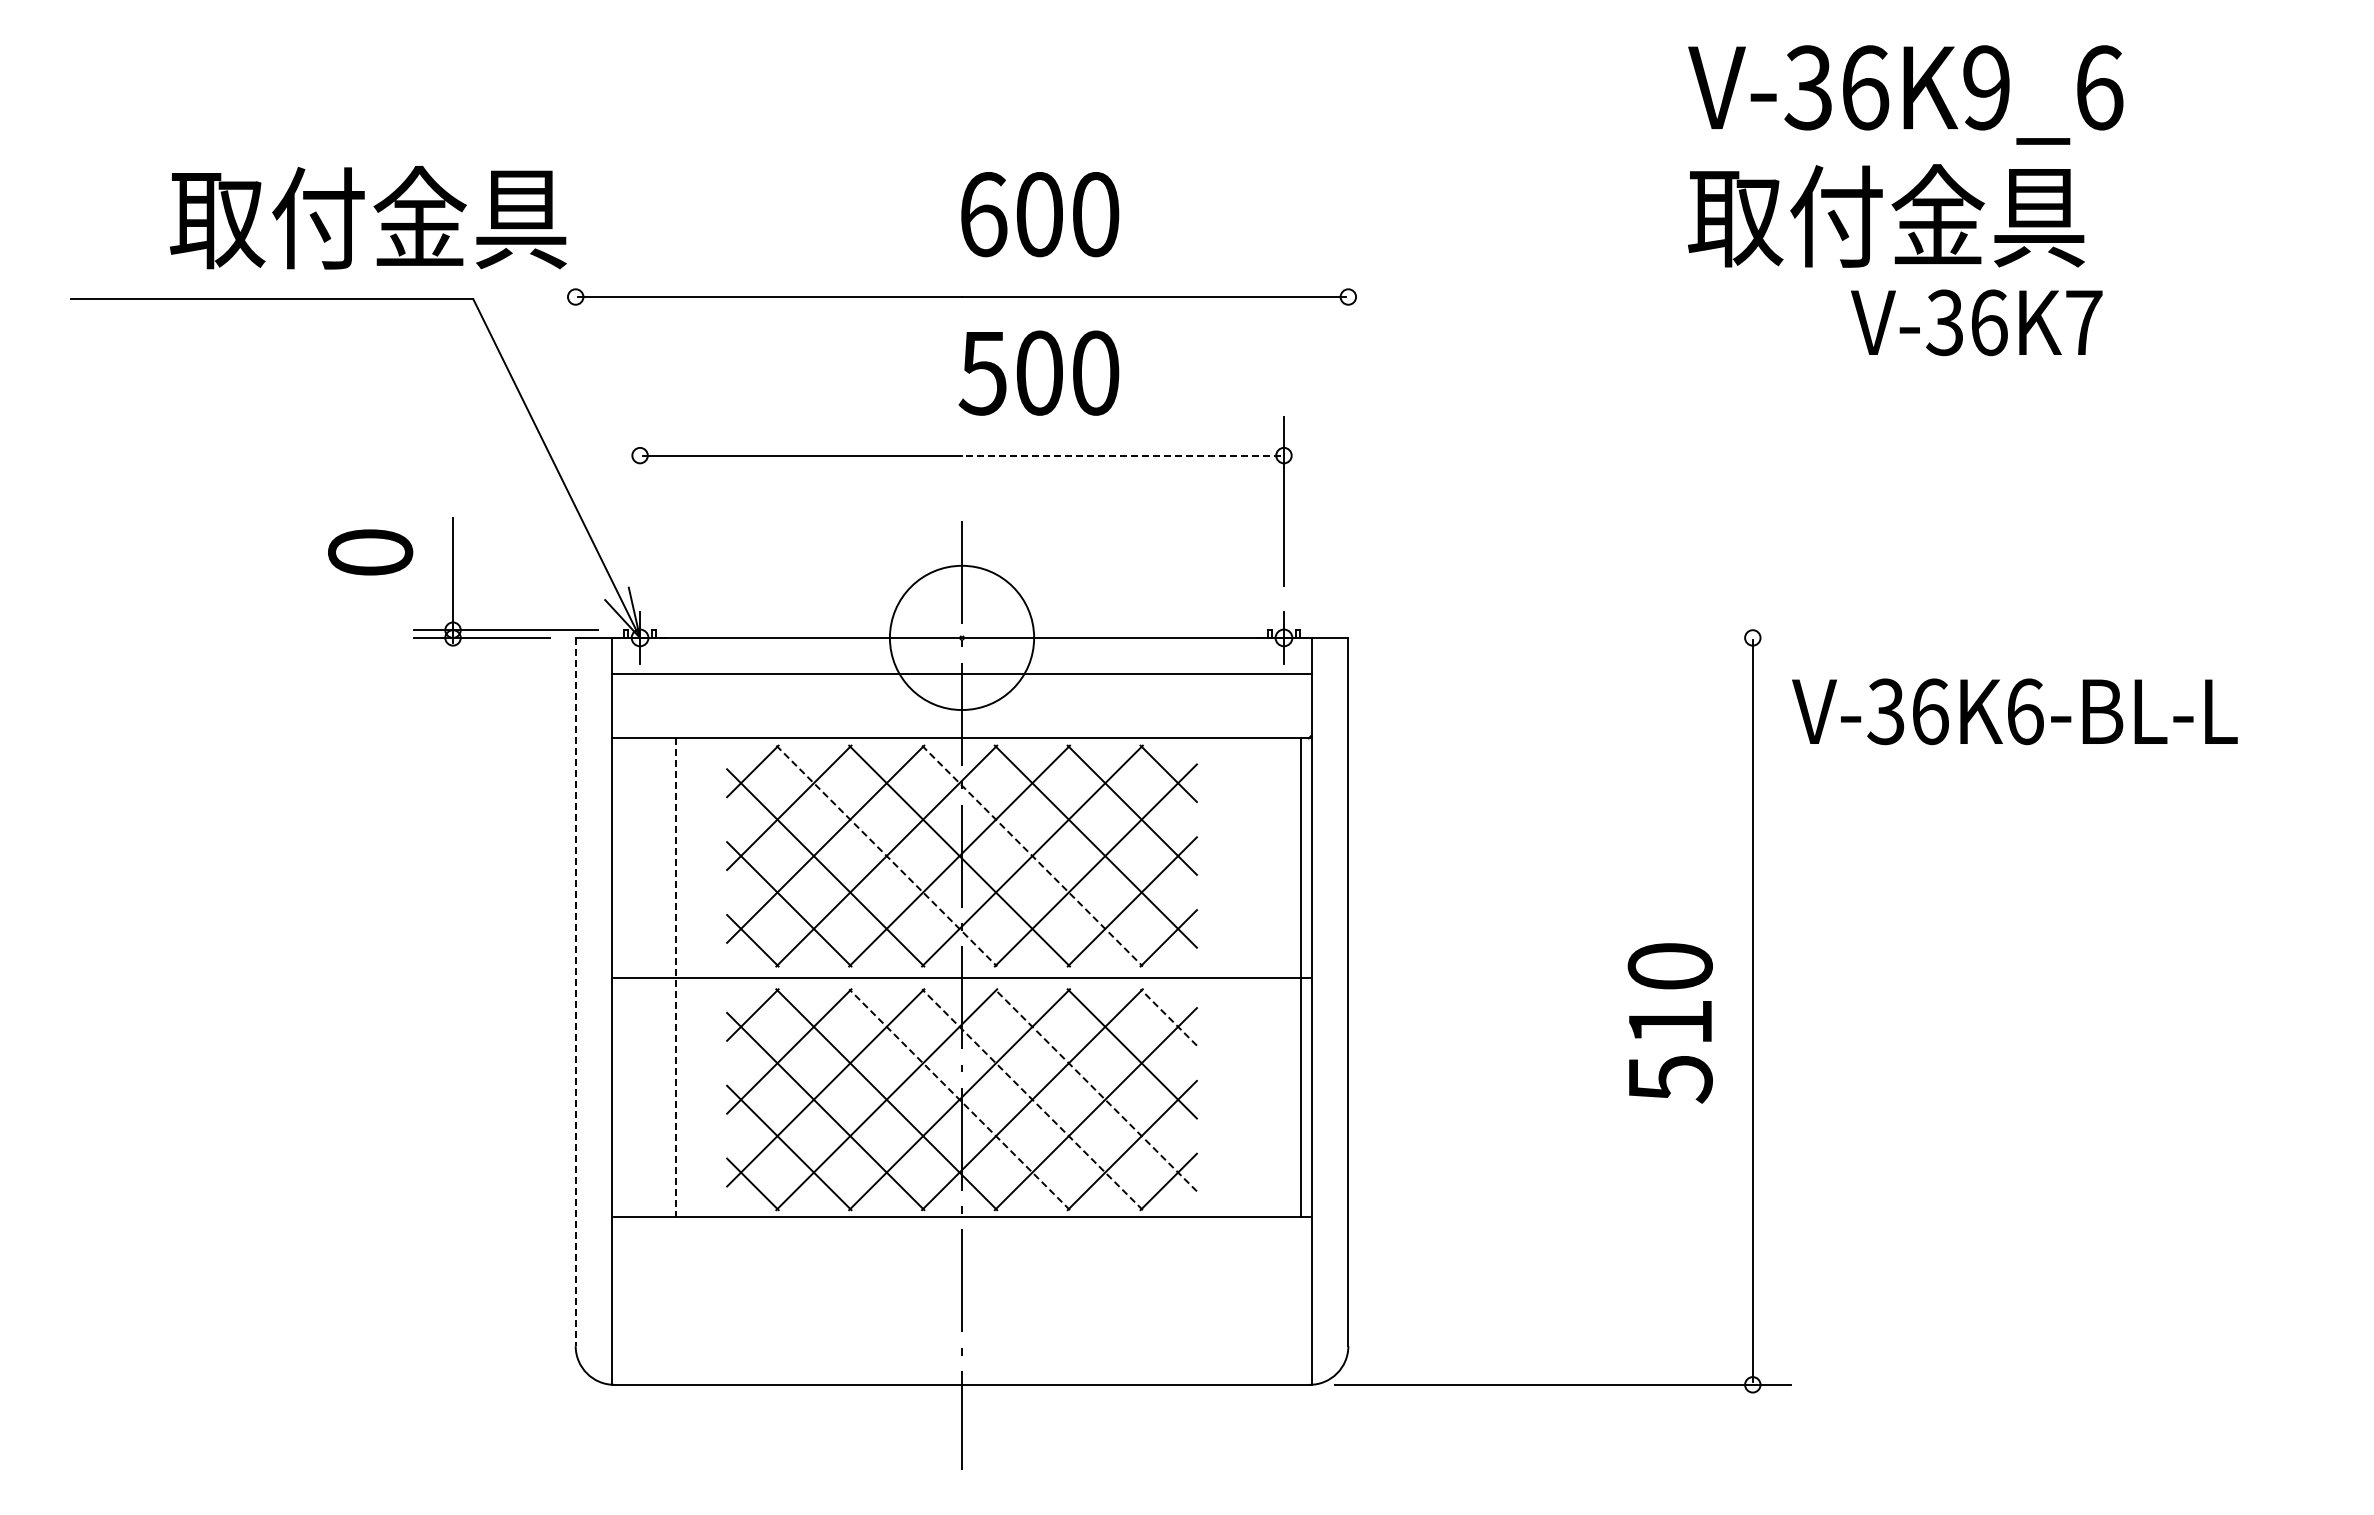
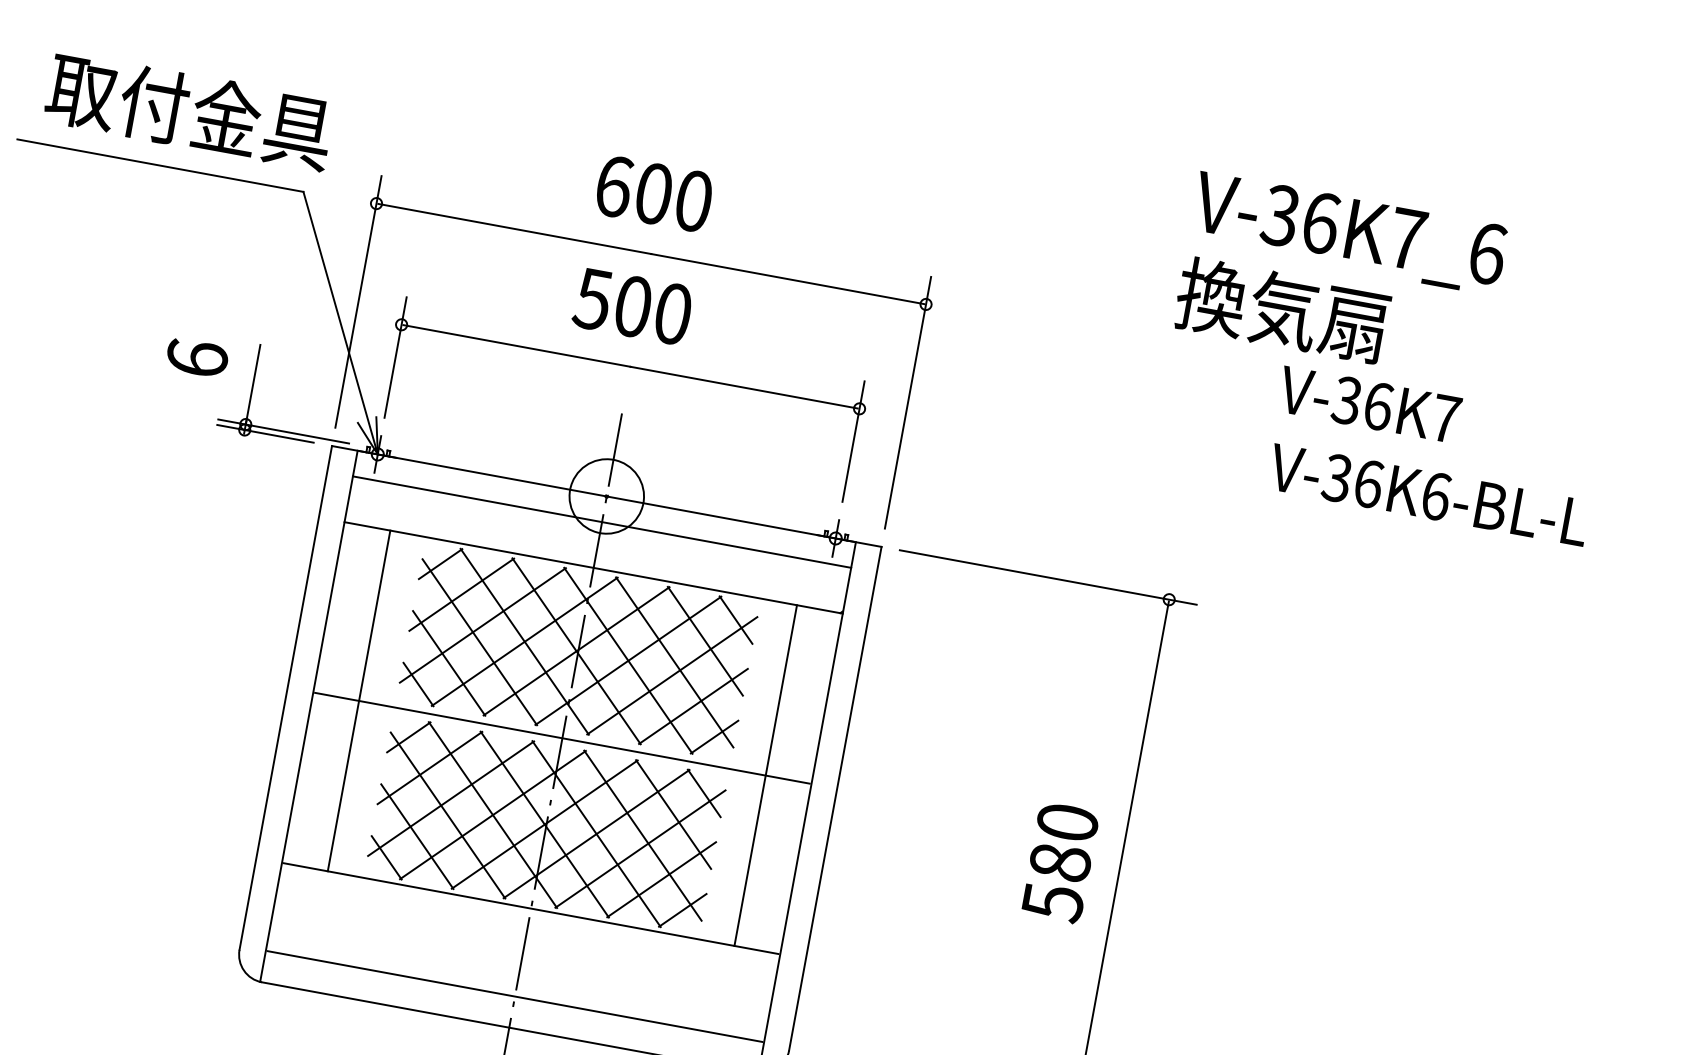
text: (1986, 87) -> (1407, 238), V-36K9_6 -> V-36K7_6
text: (1040, 214) -> (654, 193), moved
text: (1886, 216) -> (1319, 317), 取付金具 -> 換気扇
text: (368, 217) -> (189, 110), moved
text: (1038, 372) -> (632, 306), moved
line: (575, 435) -> (358, 302), added
line: (1348, 435) -> (908, 402), added
line: (1121, 455) -> (744, 387), dashed -> solid
line: (640, 501) -> (395, 357), added
text: (370, 551) -> (197, 357), 0 -> 6
circle: (961, 637) -> (606, 496), size x0.71
line: (1582, 637) -> (1048, 577), added
text: (2014, 711) -> (1428, 494), moved
line: (887, 856) -> (525, 642), dashed -> solid
line: (1032, 856) -> (628, 661), dashed -> solid
line: (676, 977) -> (359, 700), dashed -> solid
line: (1300, 977) -> (765, 775), moved
line: (575, 992) -> (285, 698), dashed -> solid
line: (1168, 1017) -> (704, 793), dashed -> solid
text: (1670, 1022) -> (1060, 862), 510 -> 580
line: (1095, 1090) -> (642, 835), dashed -> solid
line: (959, 1099) -> (544, 824), dashed -> solid
line: (1032, 1099) -> (596, 833), dashed -> solid
line: (961, 1341) -> (514, 996), added

